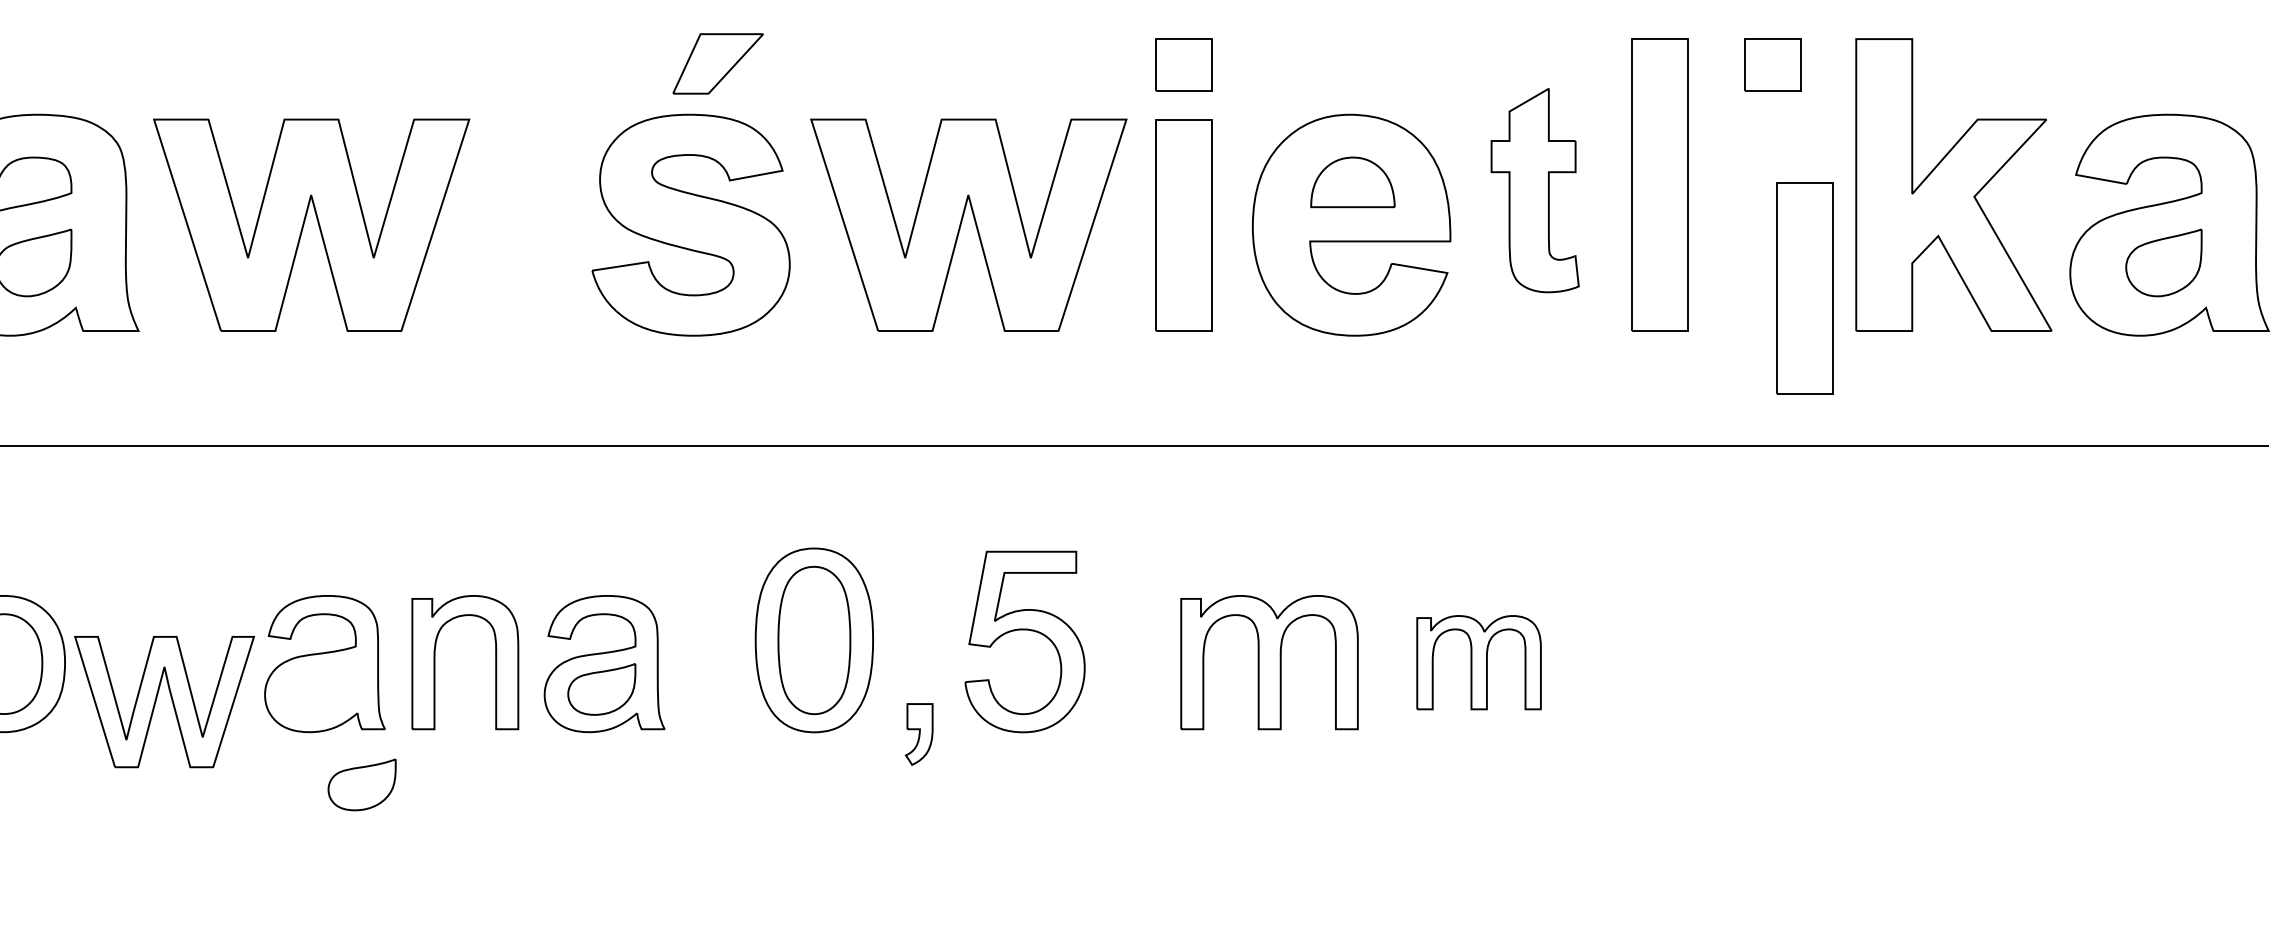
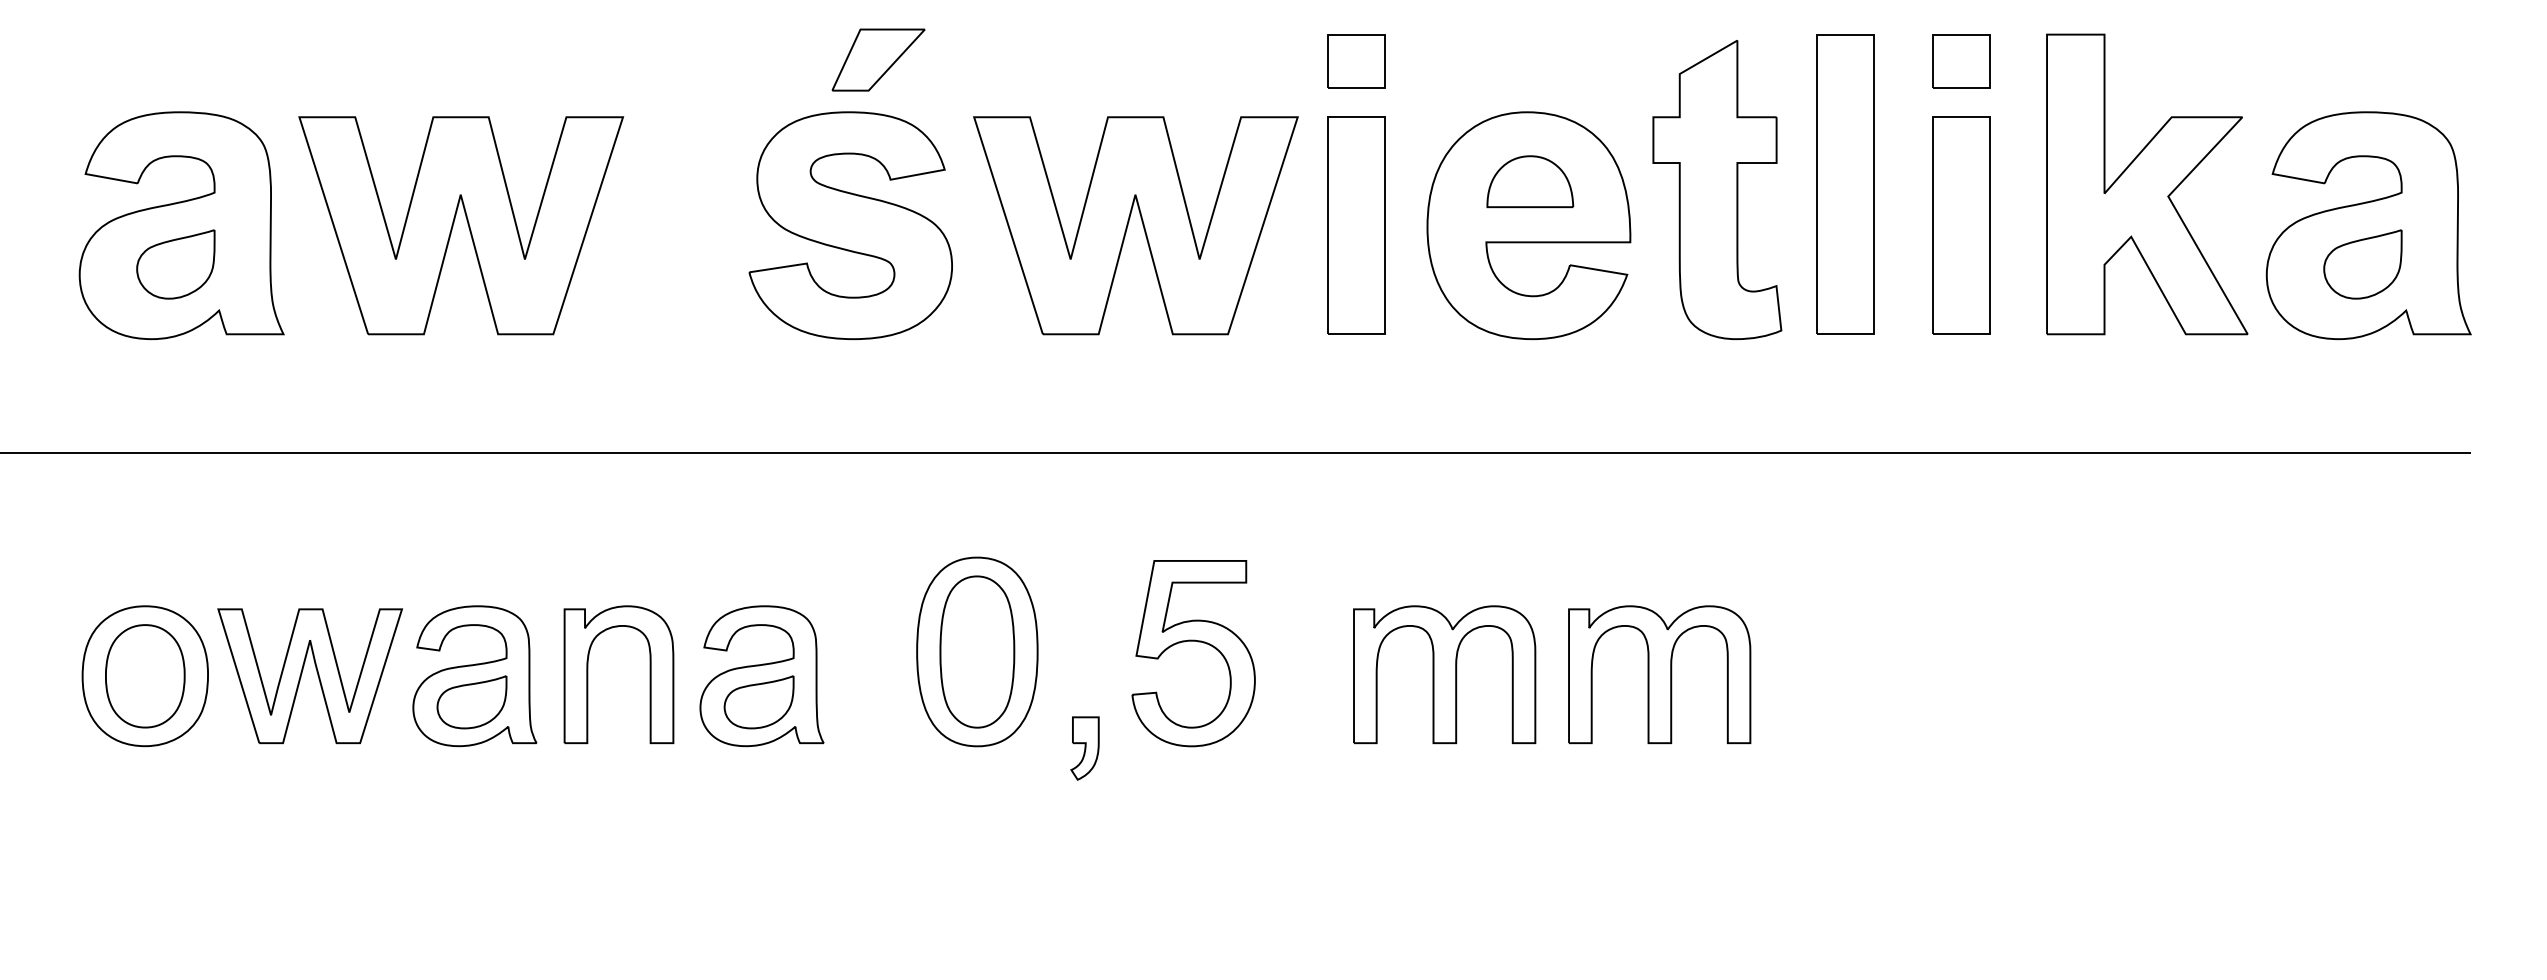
part: (1535, 190) -> (1717, 190), size x1.43
part: (1805, 288) -> (1961, 225), moved
part: (1478, 662) -> (1659, 674), size x1.43
part: (171, 701) -> (317, 675), moved
part: (361, 785) -> (471, 702), moved

